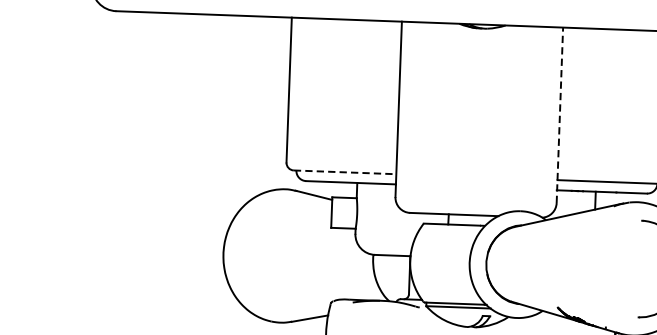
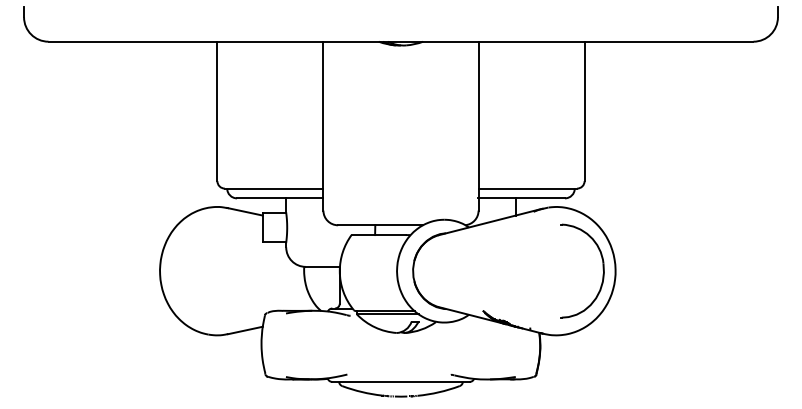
line: (559, 114) -> (478, 125), dashed -> solid
line: (345, 172) -> (274, 188), dashed -> solid

